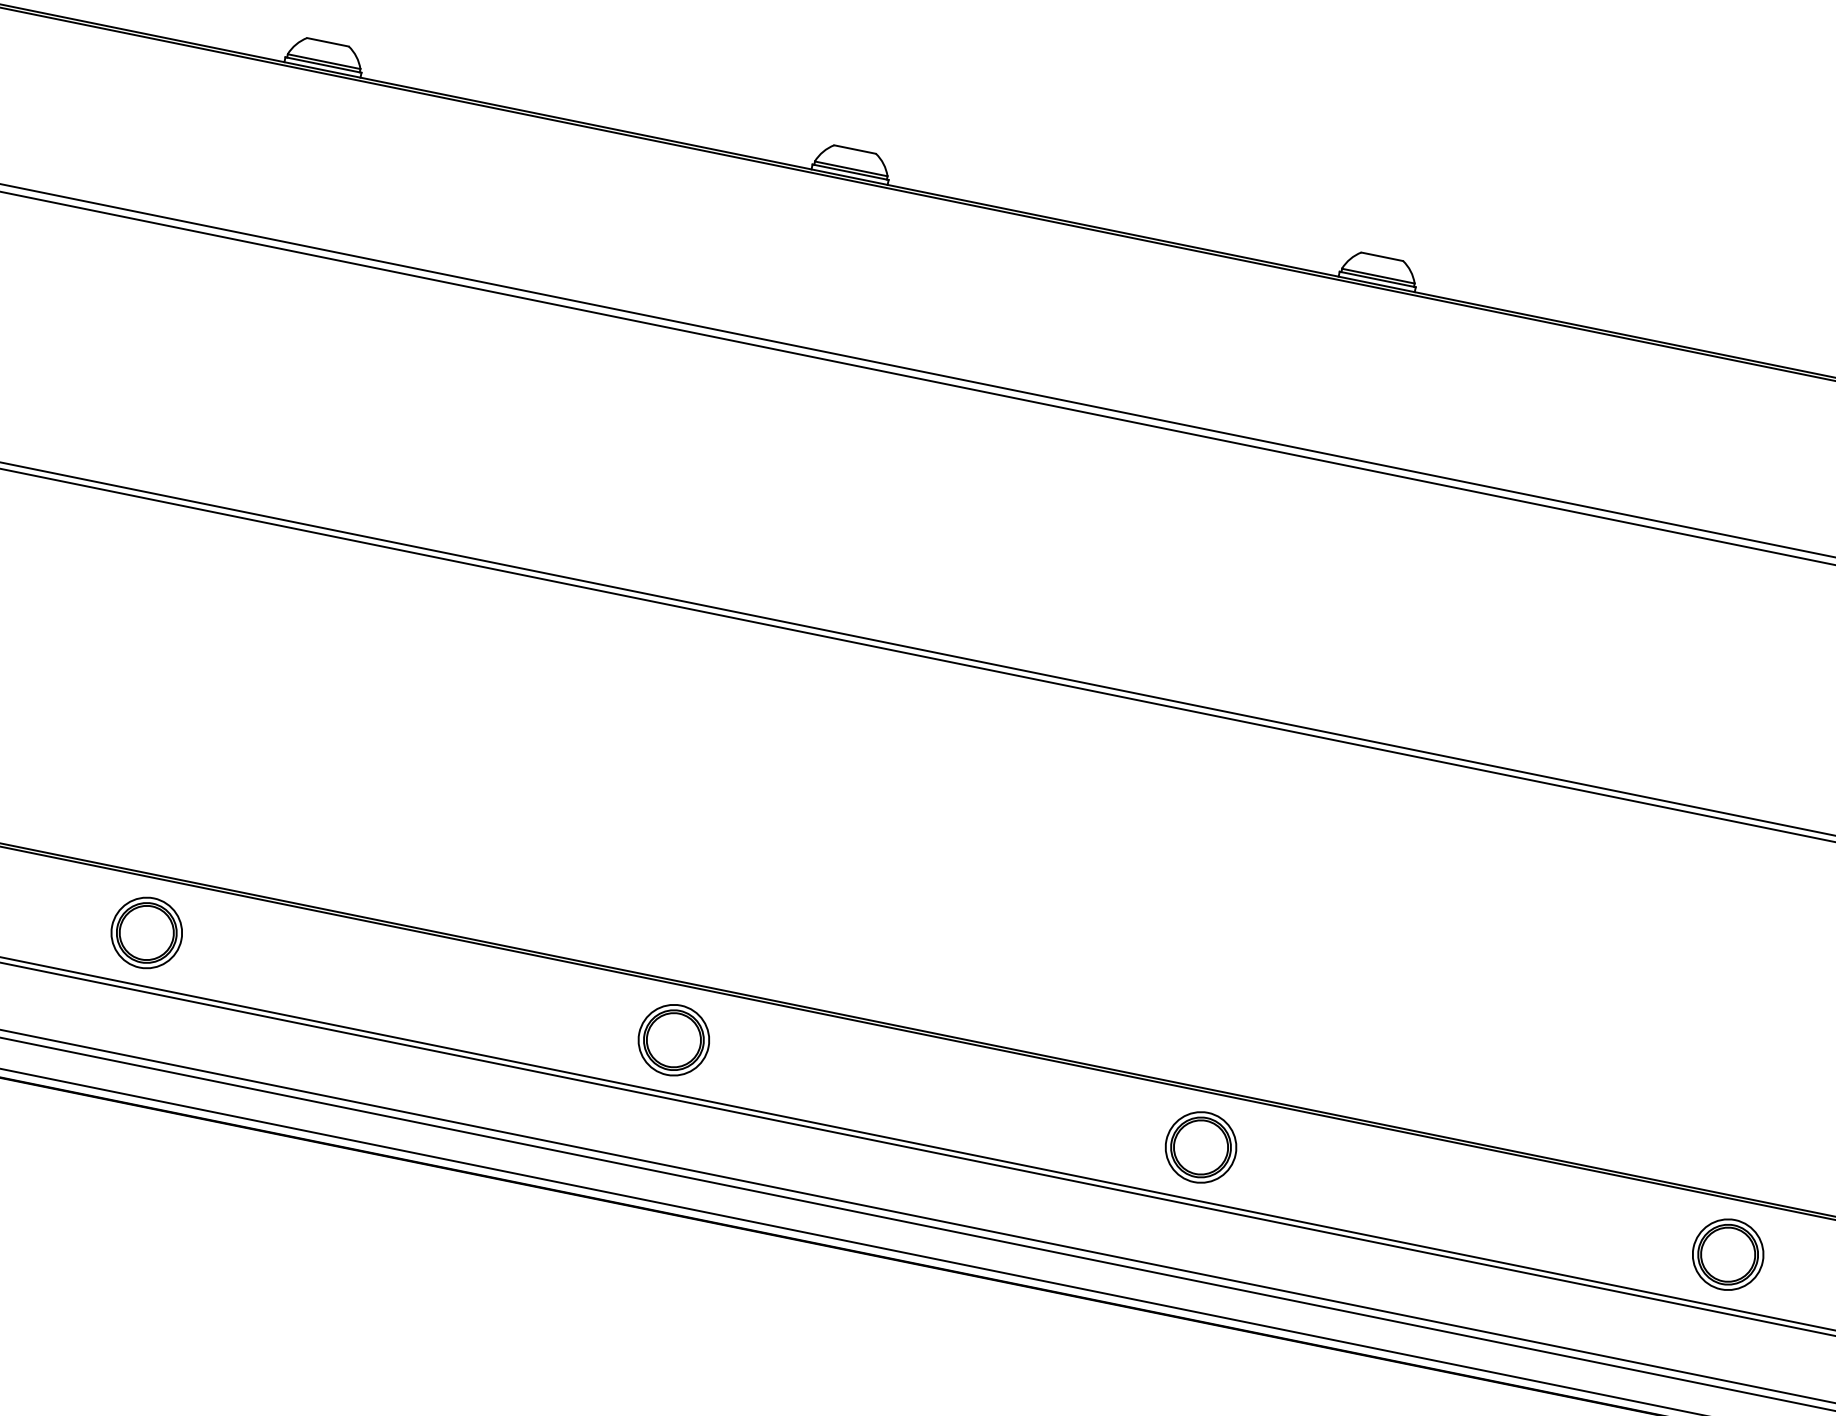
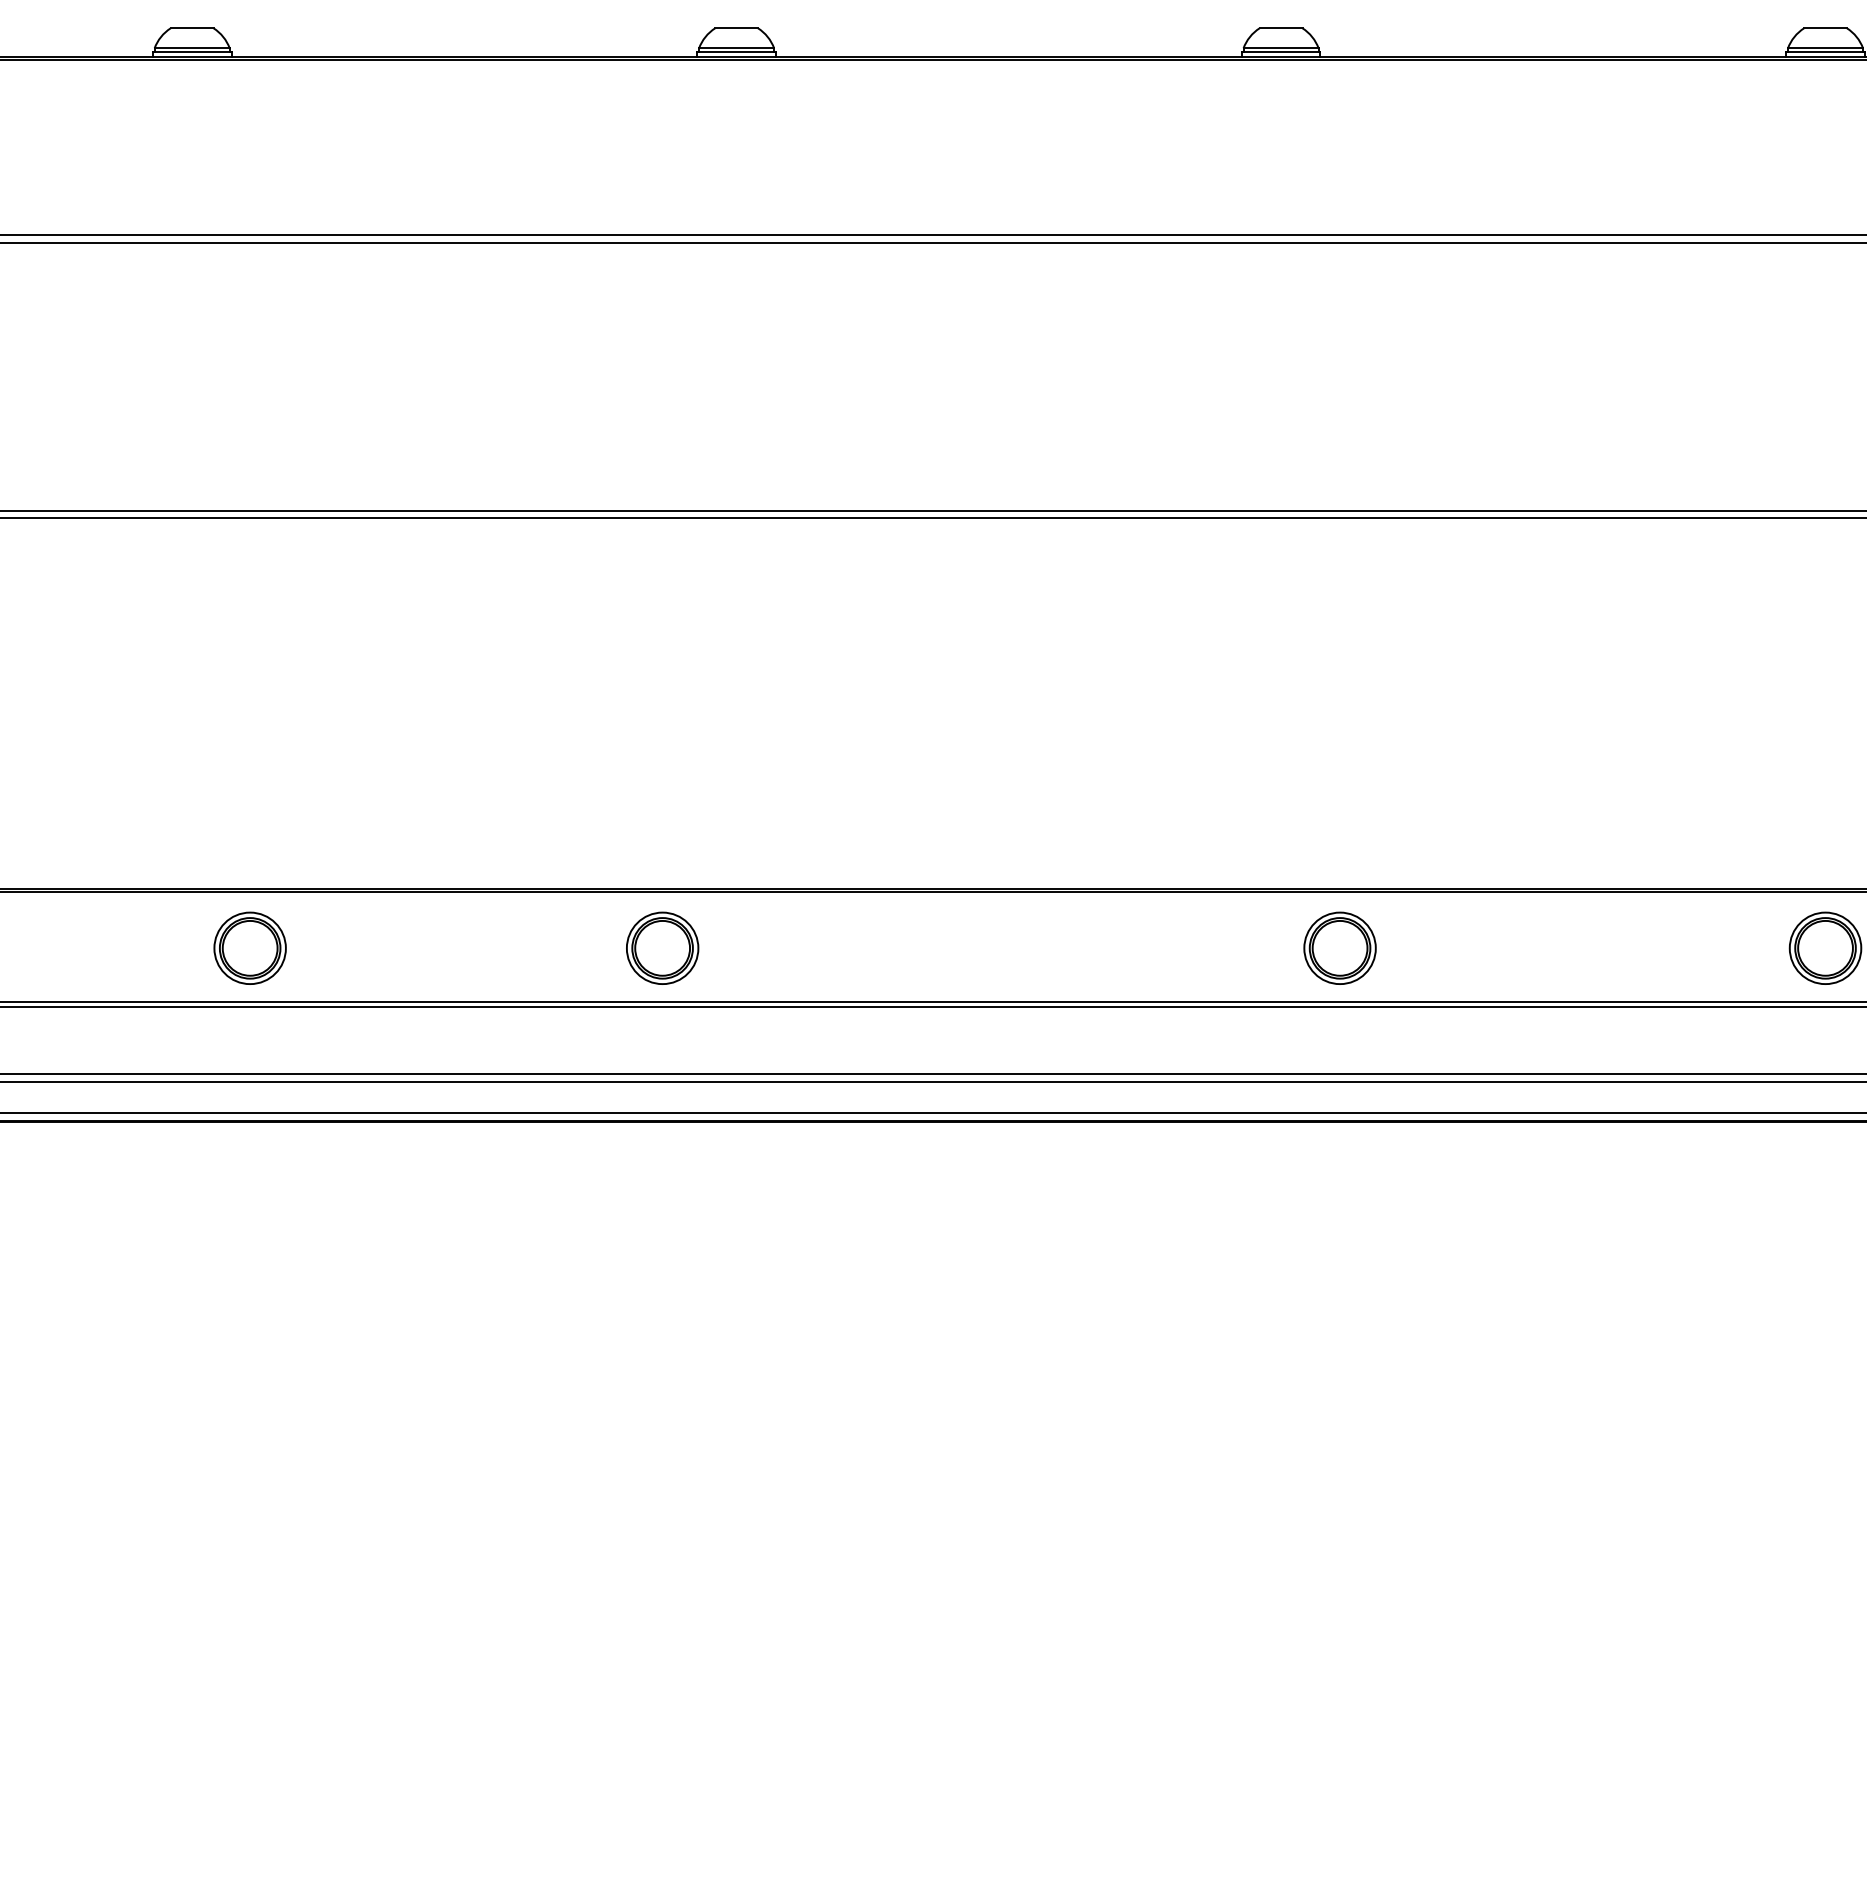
part: (146, 932) -> (249, 947), moved
part: (673, 1039) -> (662, 947), moved
part: (1200, 1146) -> (1339, 947), moved

